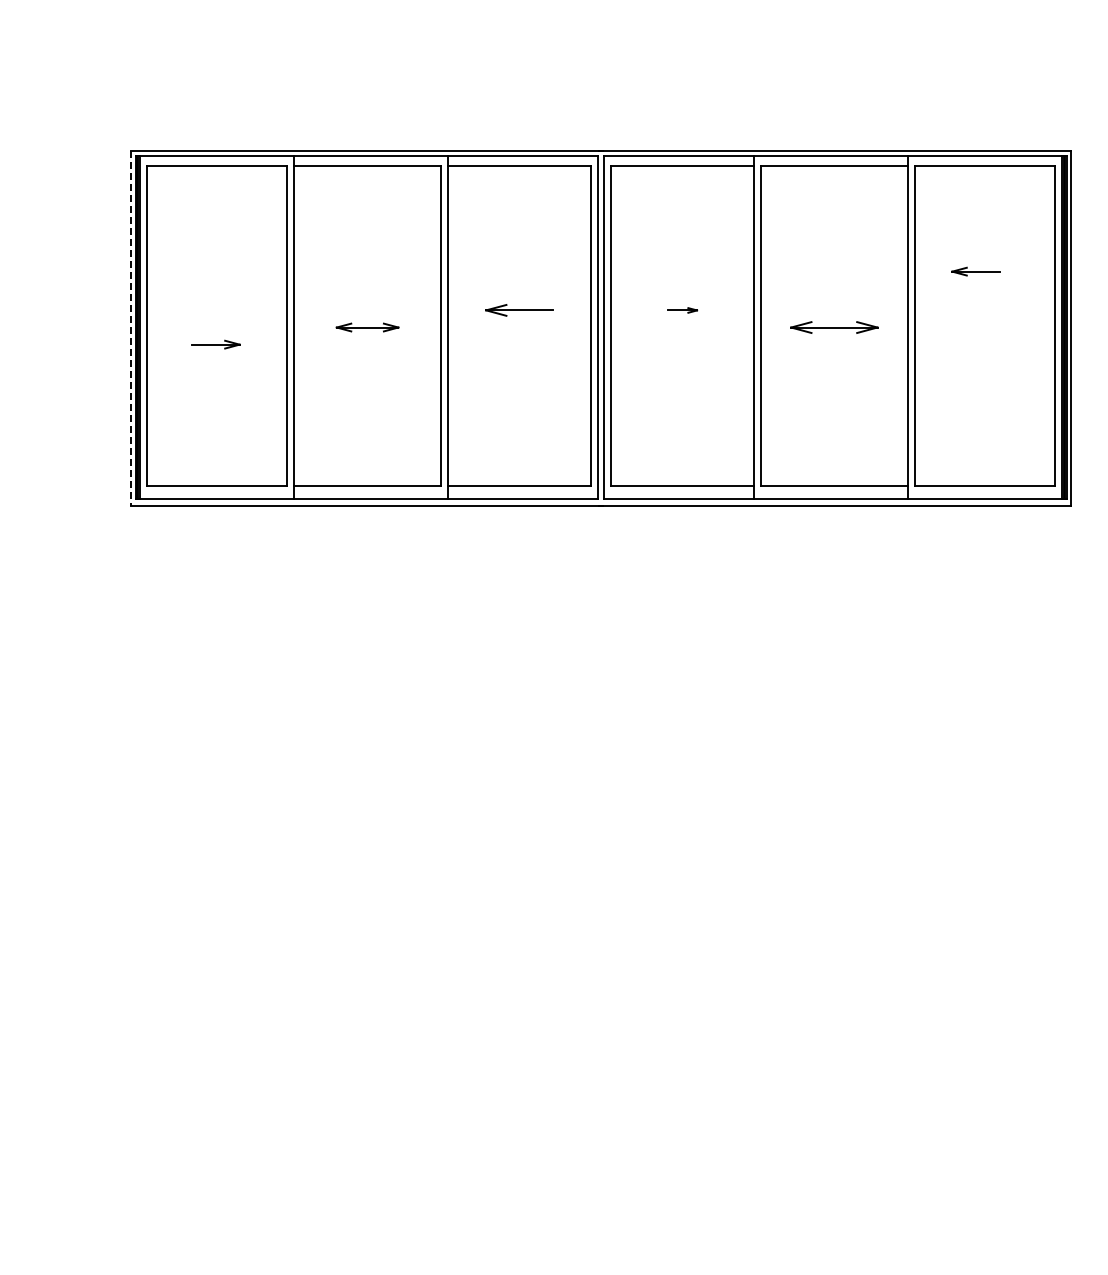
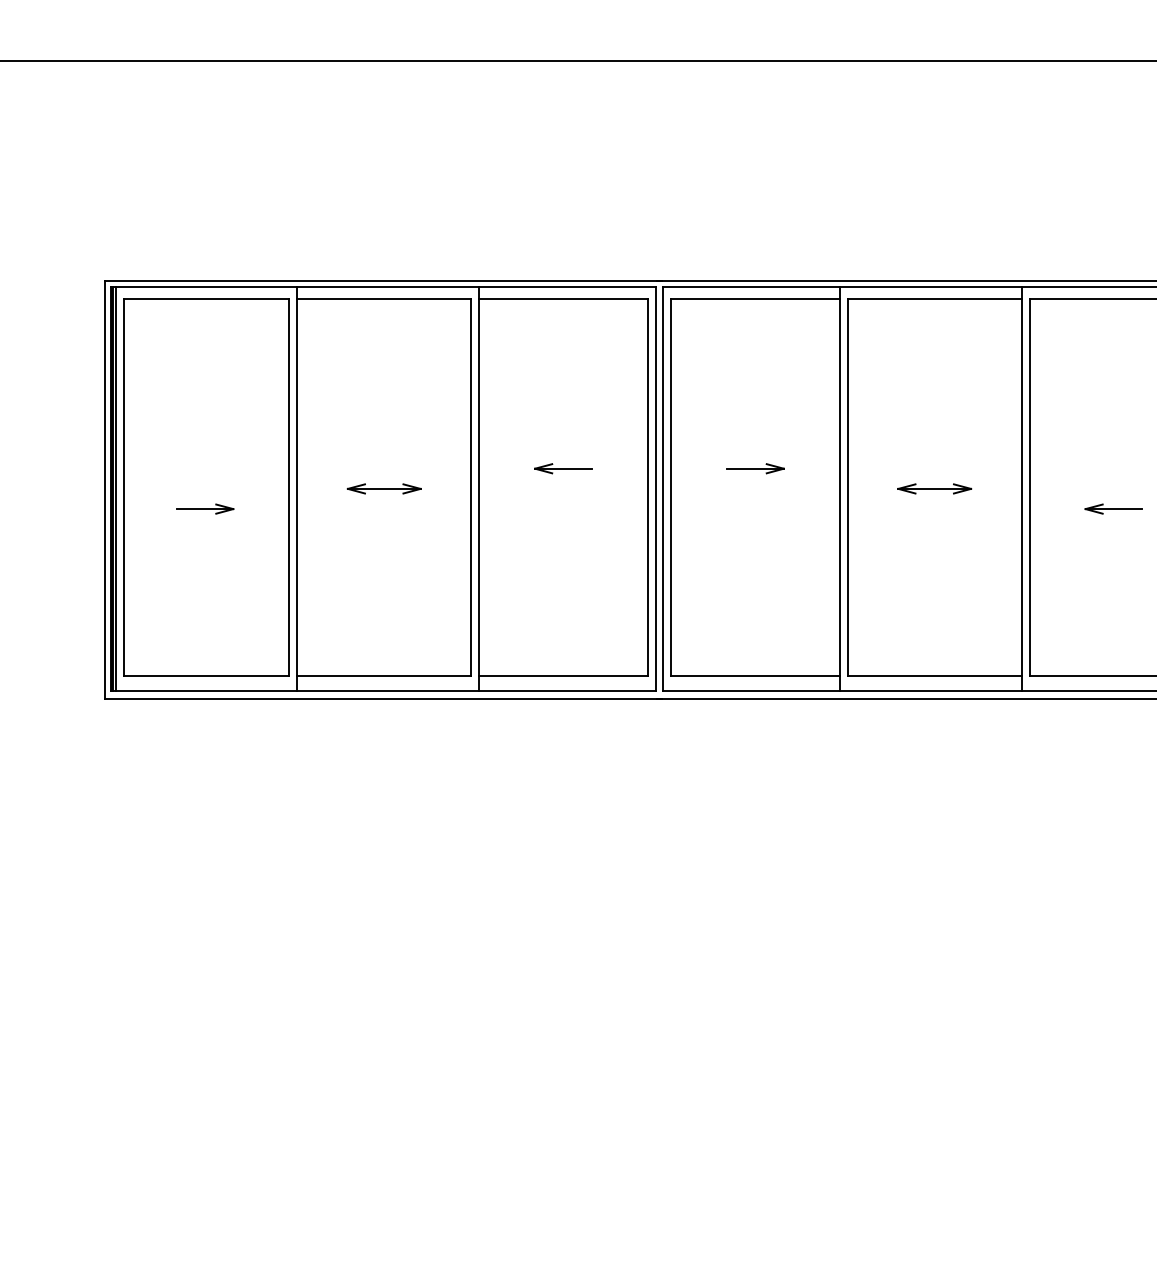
part: (975, 271) -> (1112, 508), moved
part: (518, 310) -> (562, 468), size x0.71
part: (682, 310) -> (755, 468), size x1.67
part: (834, 327) -> (934, 488), size x0.71
line: (131, 328) -> (105, 490), dashed -> solid

